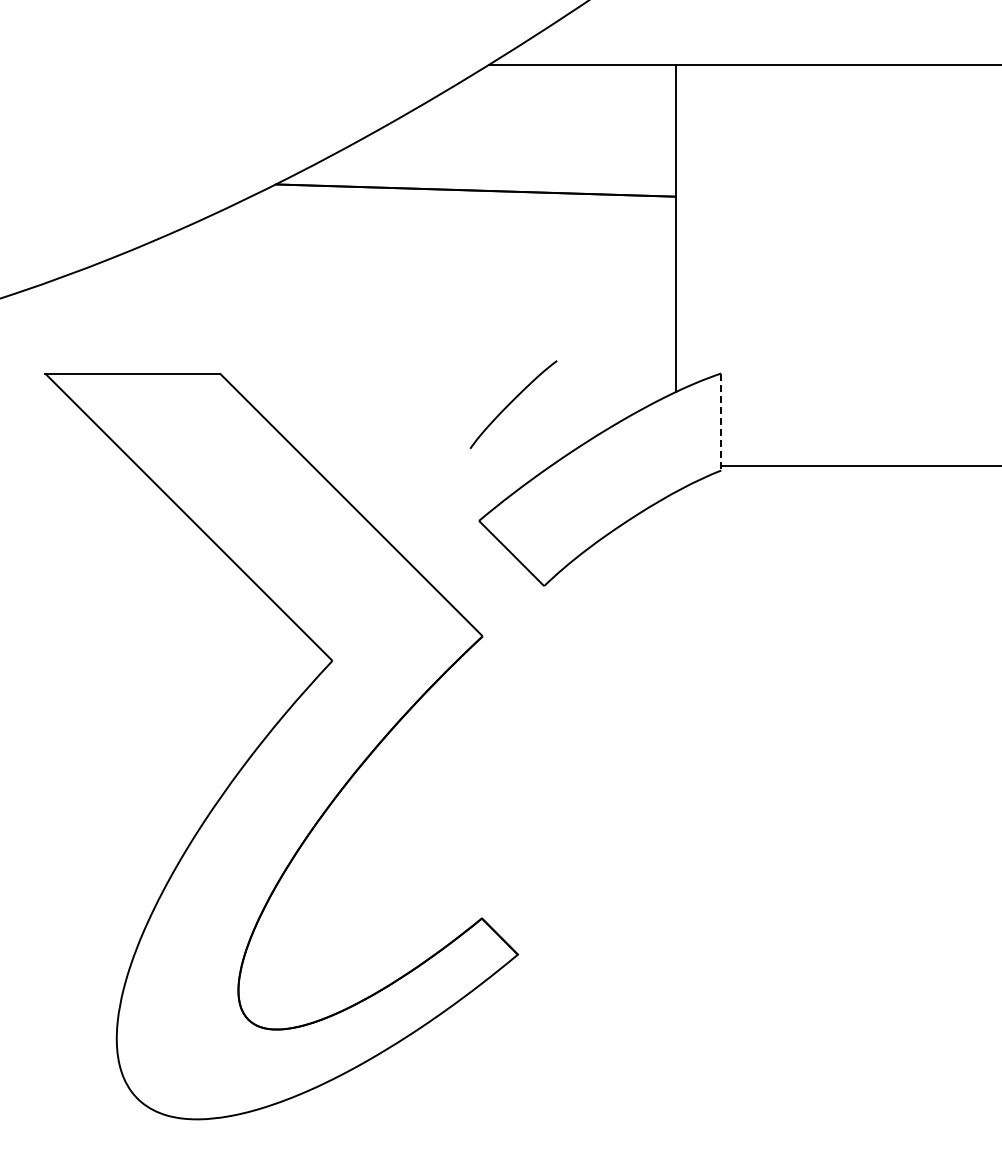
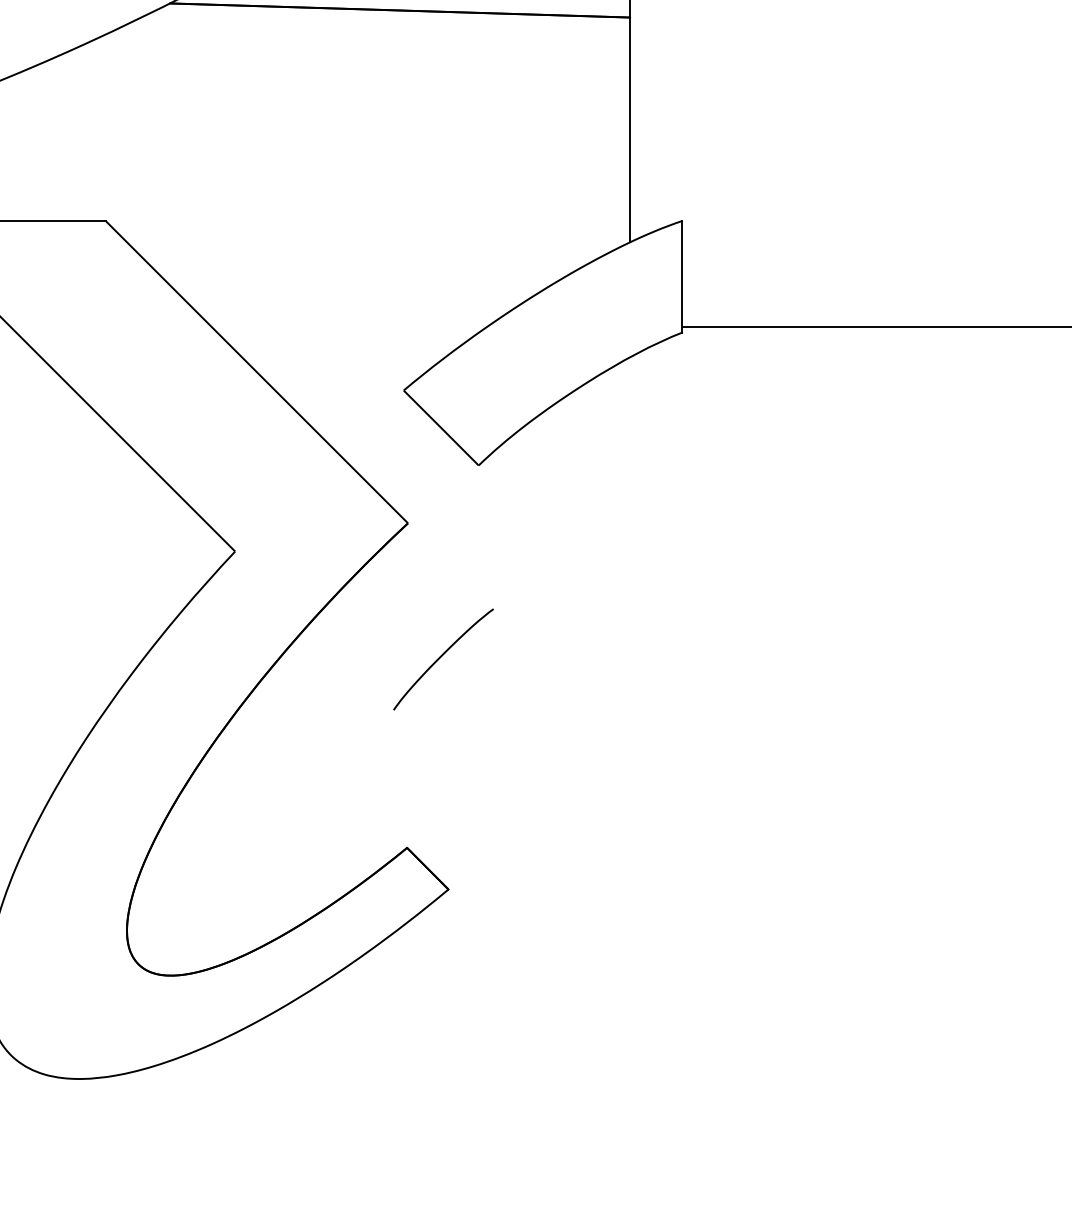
curve: (512, 402) -> (442, 656), moved
line: (721, 422) -> (682, 277), dashed -> solid

